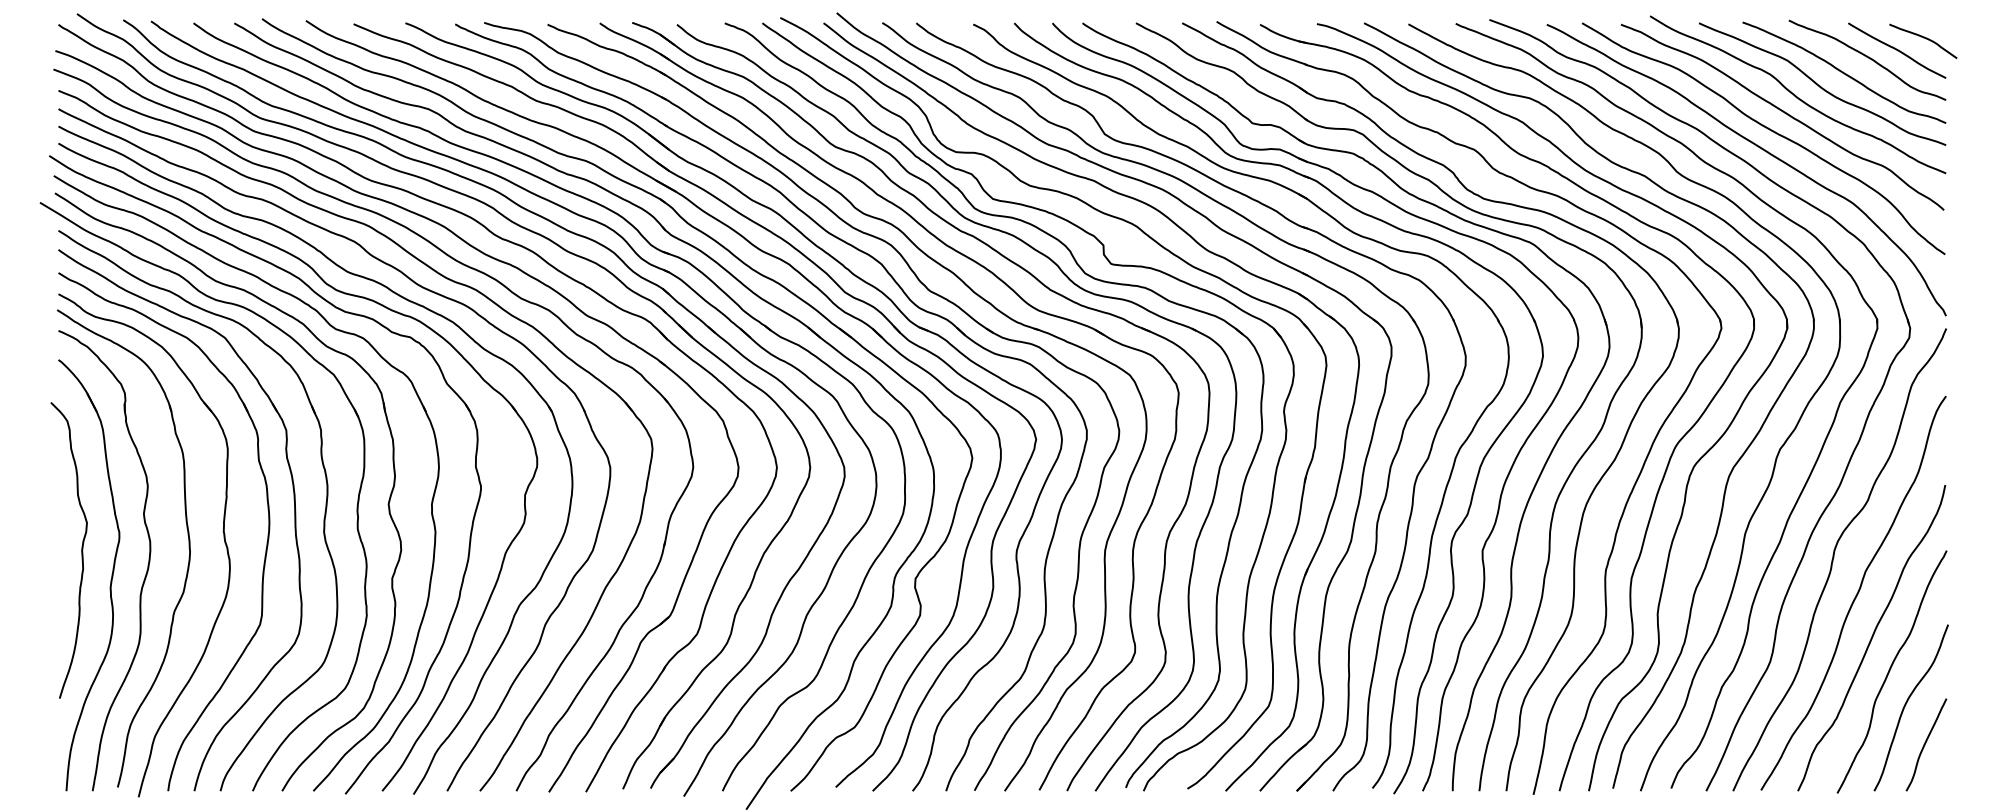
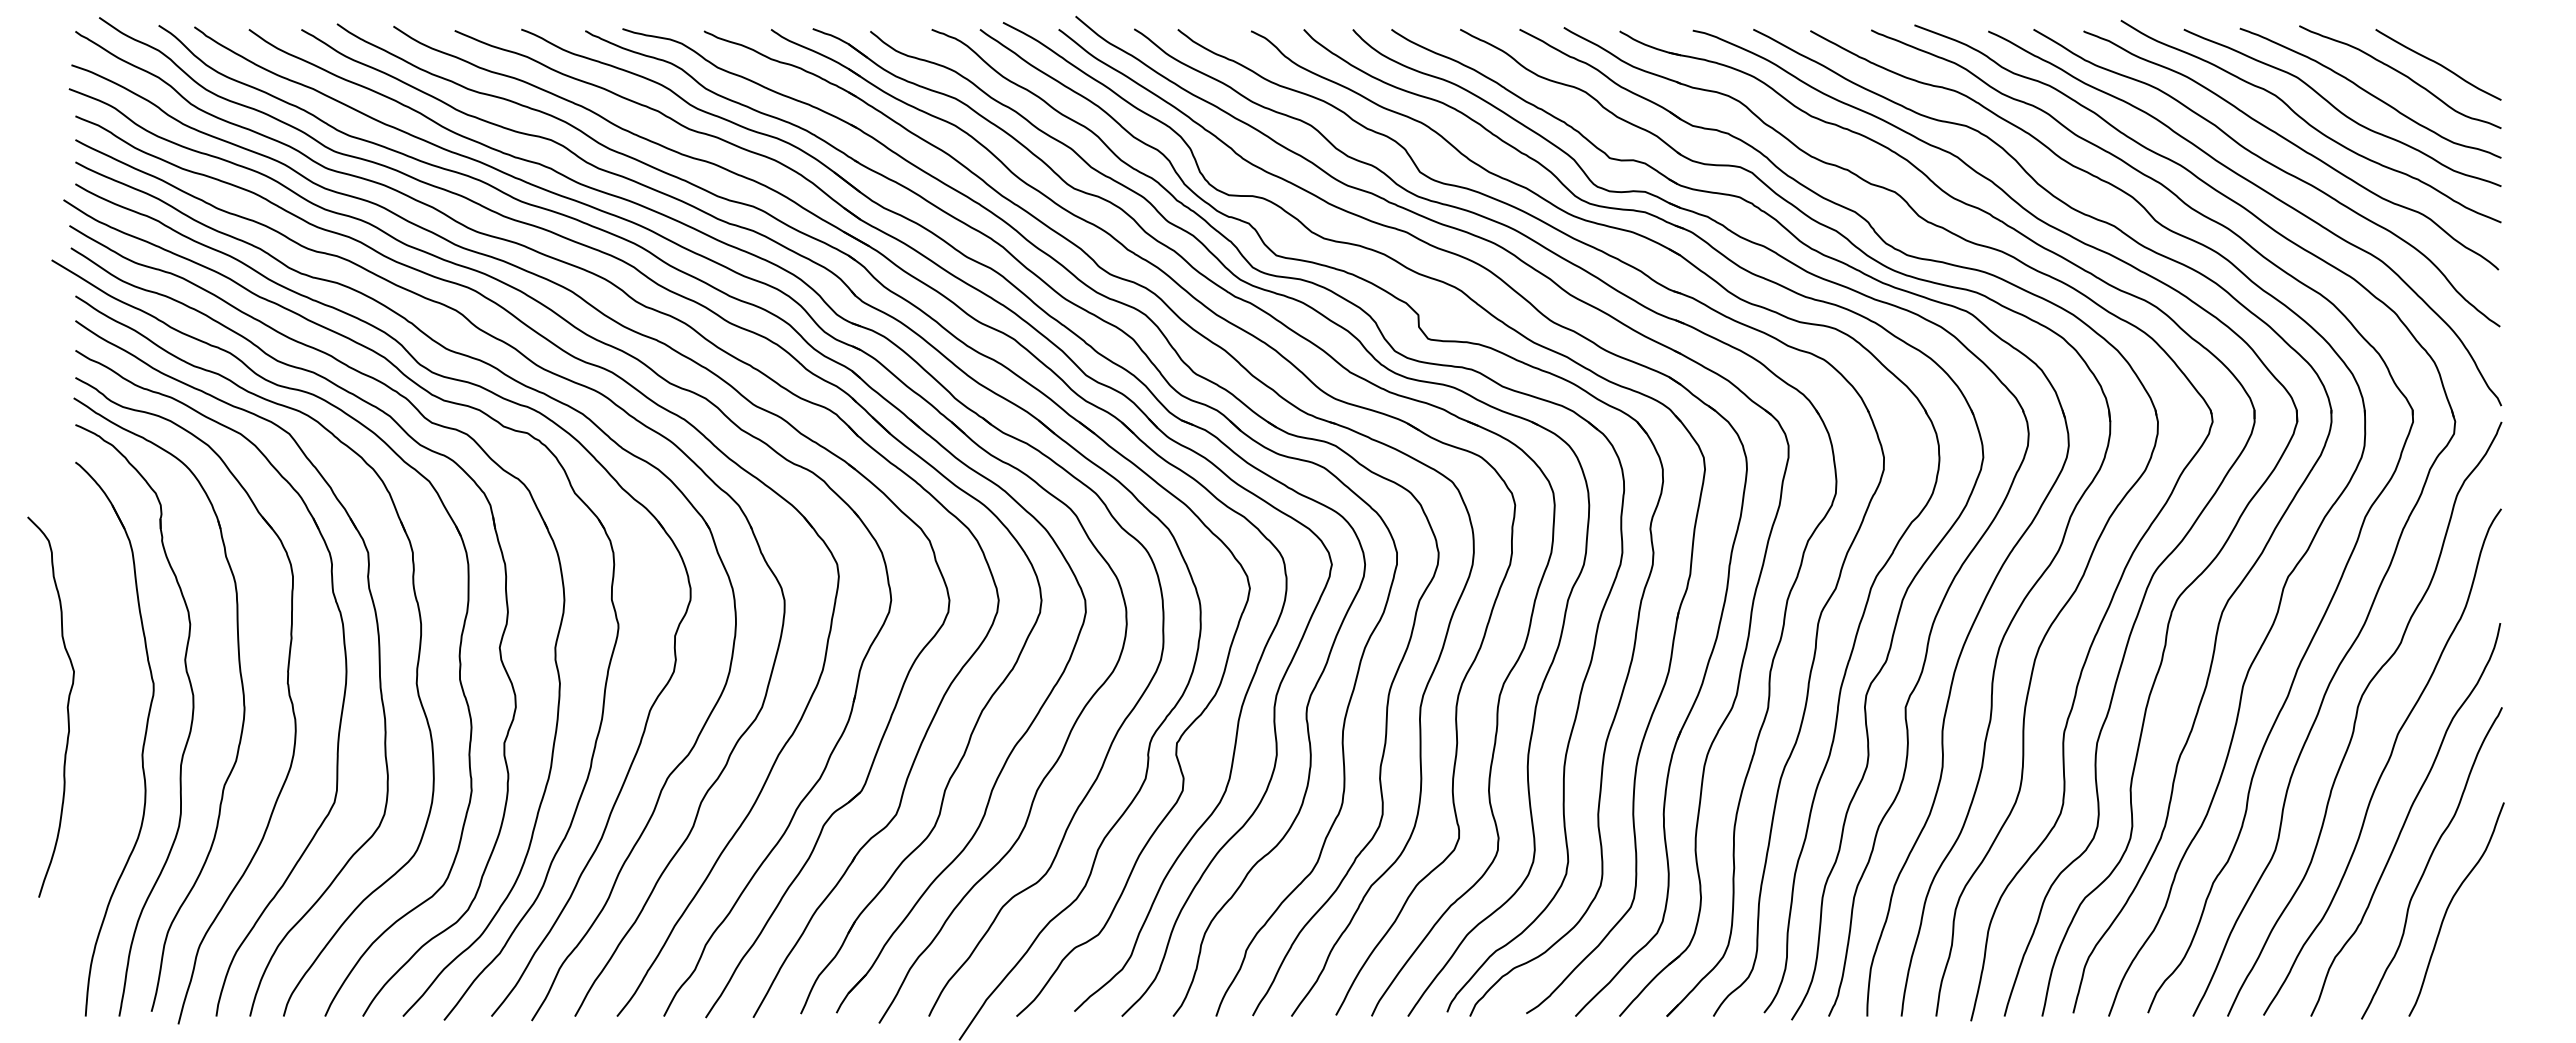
curve: (1924, 38) -> (2473, 49), removed
curve: (81, 550) -> (66, 707), moved
curve: (1925, 743) -> (2475, 955), removed

